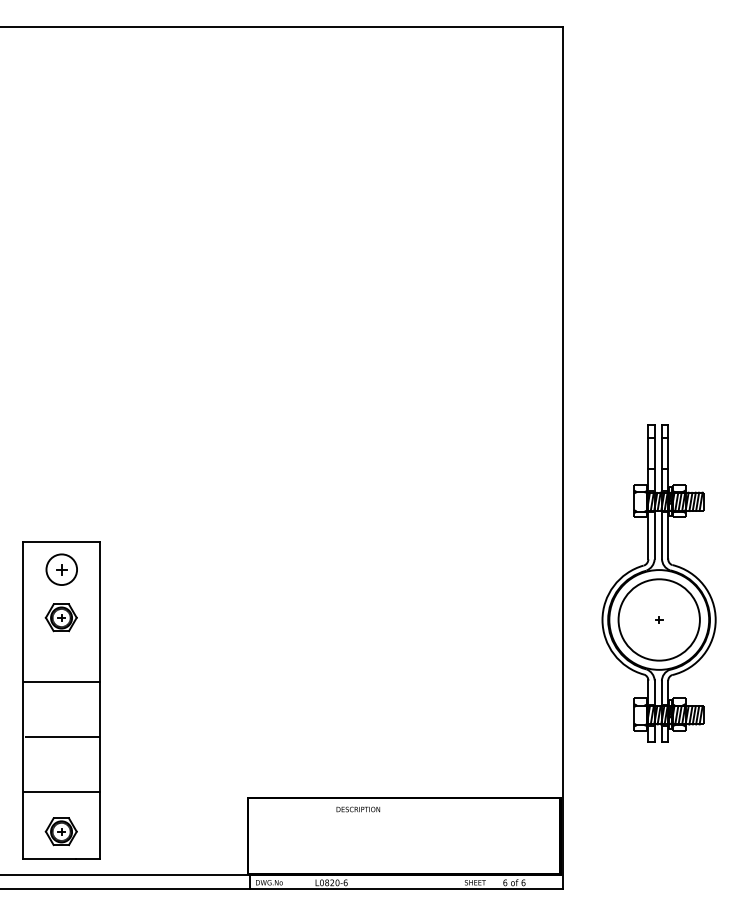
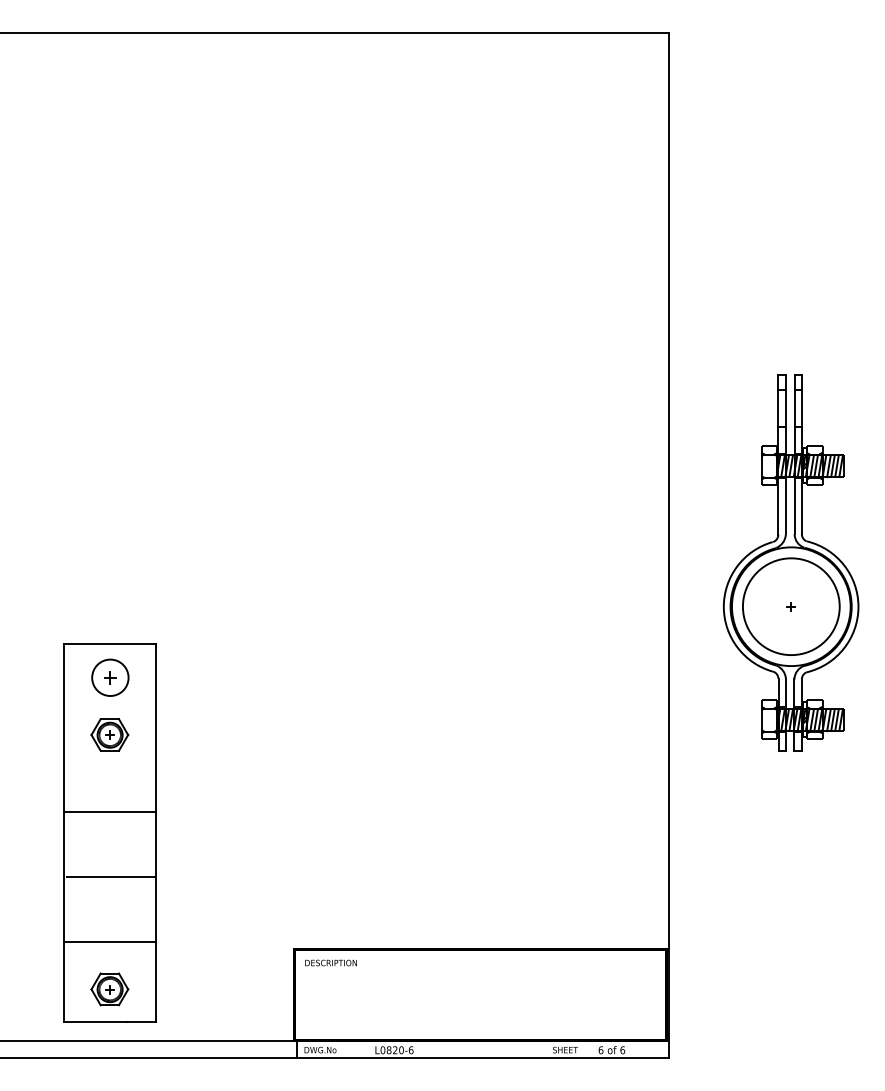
part: (658, 583) -> (790, 563), moved
part: (61, 700) -> (110, 833), moved
text: (358, 809) -> (331, 963), moved

